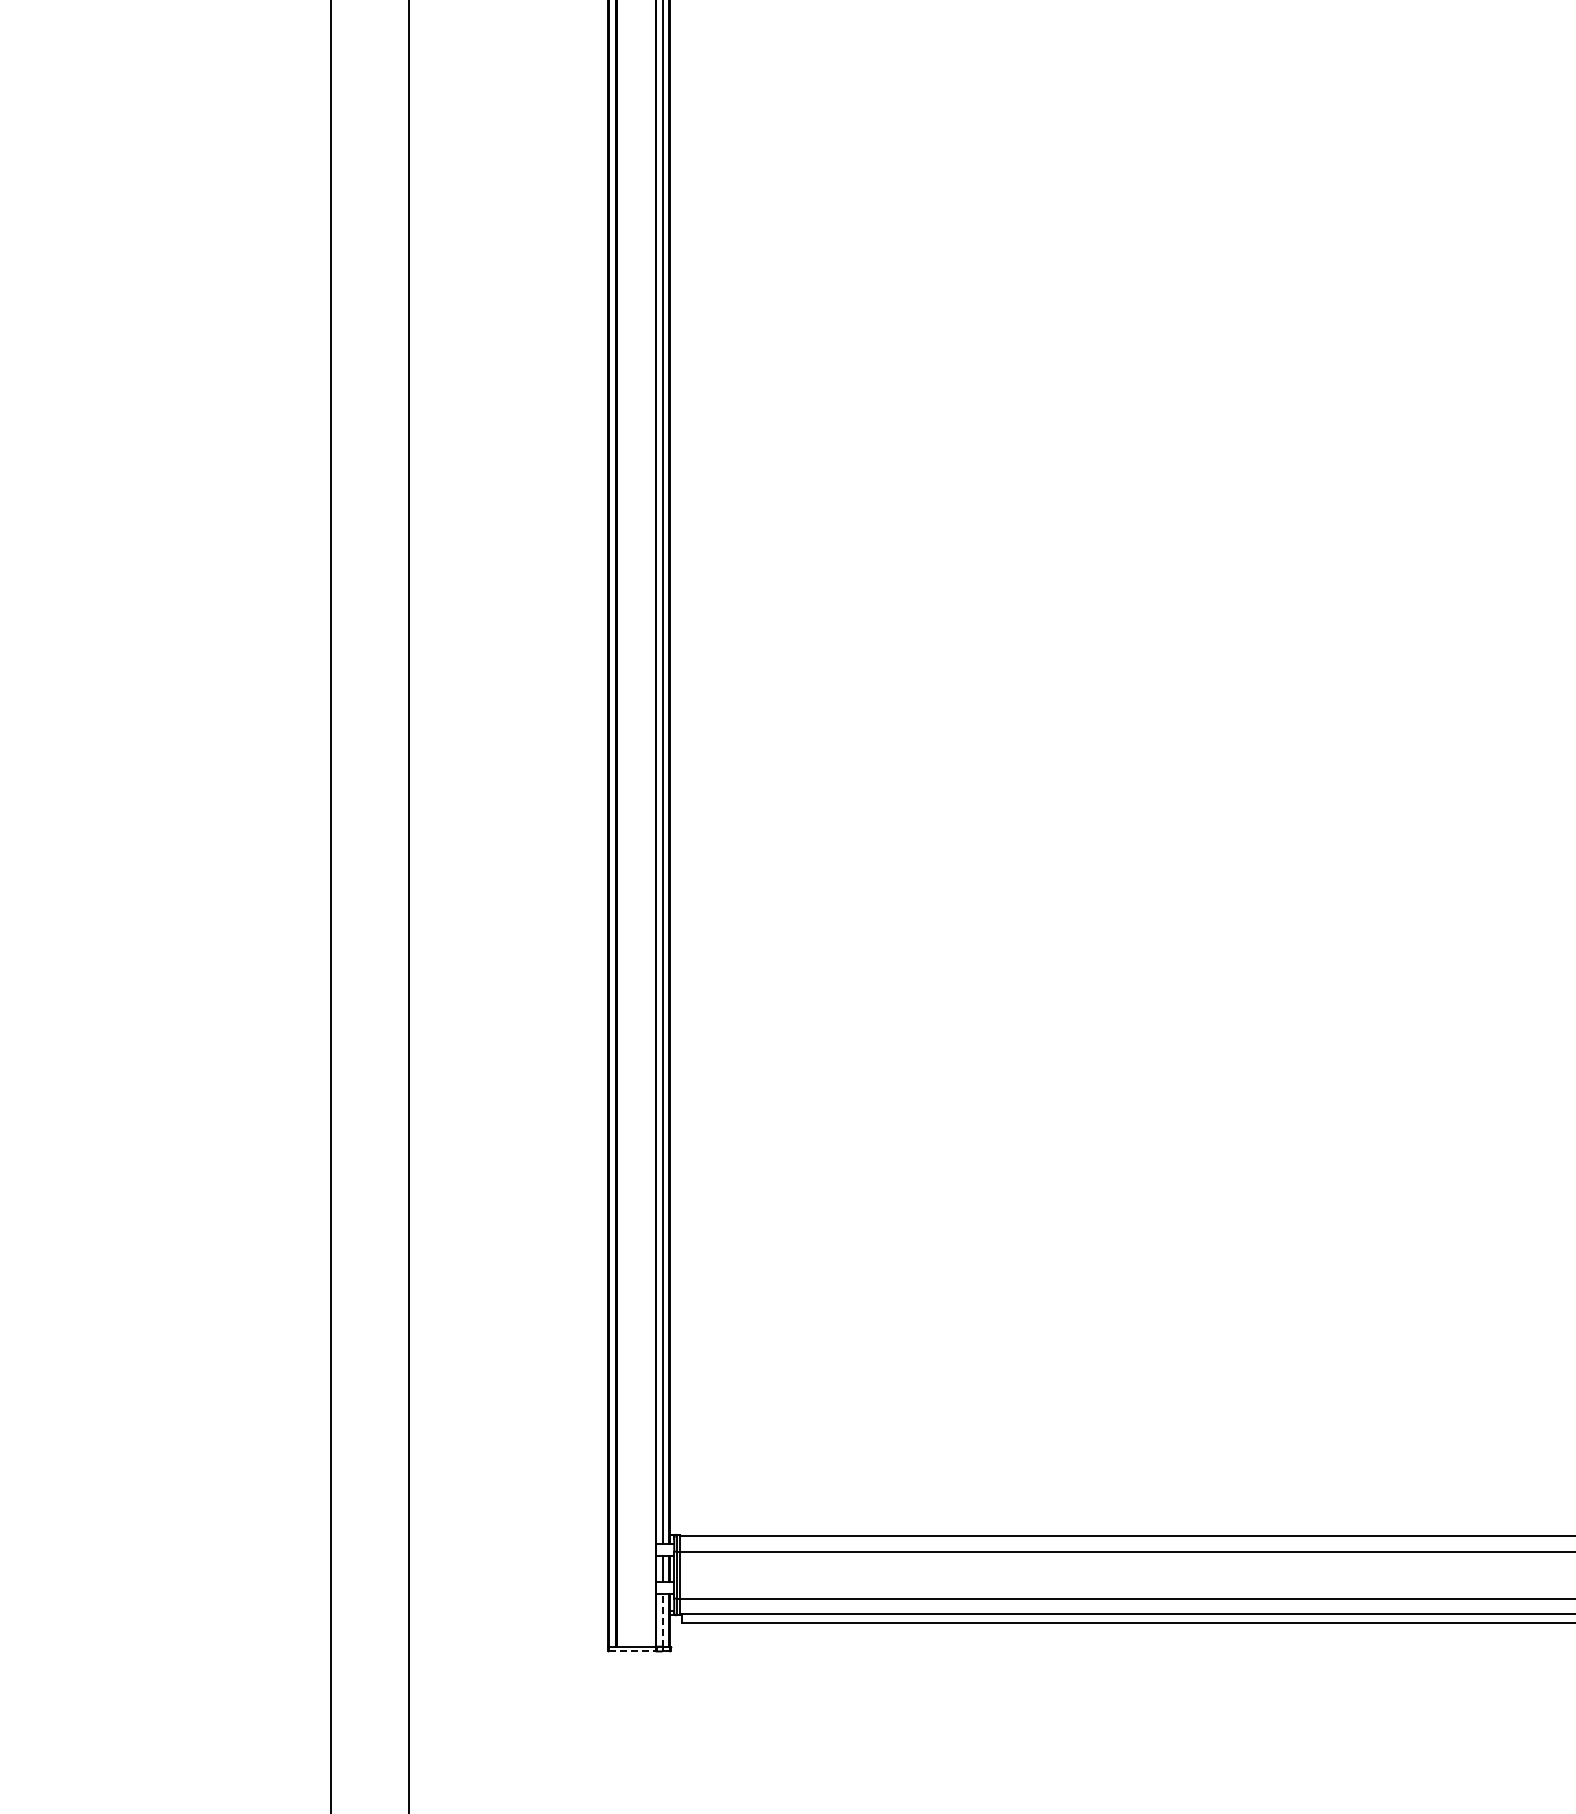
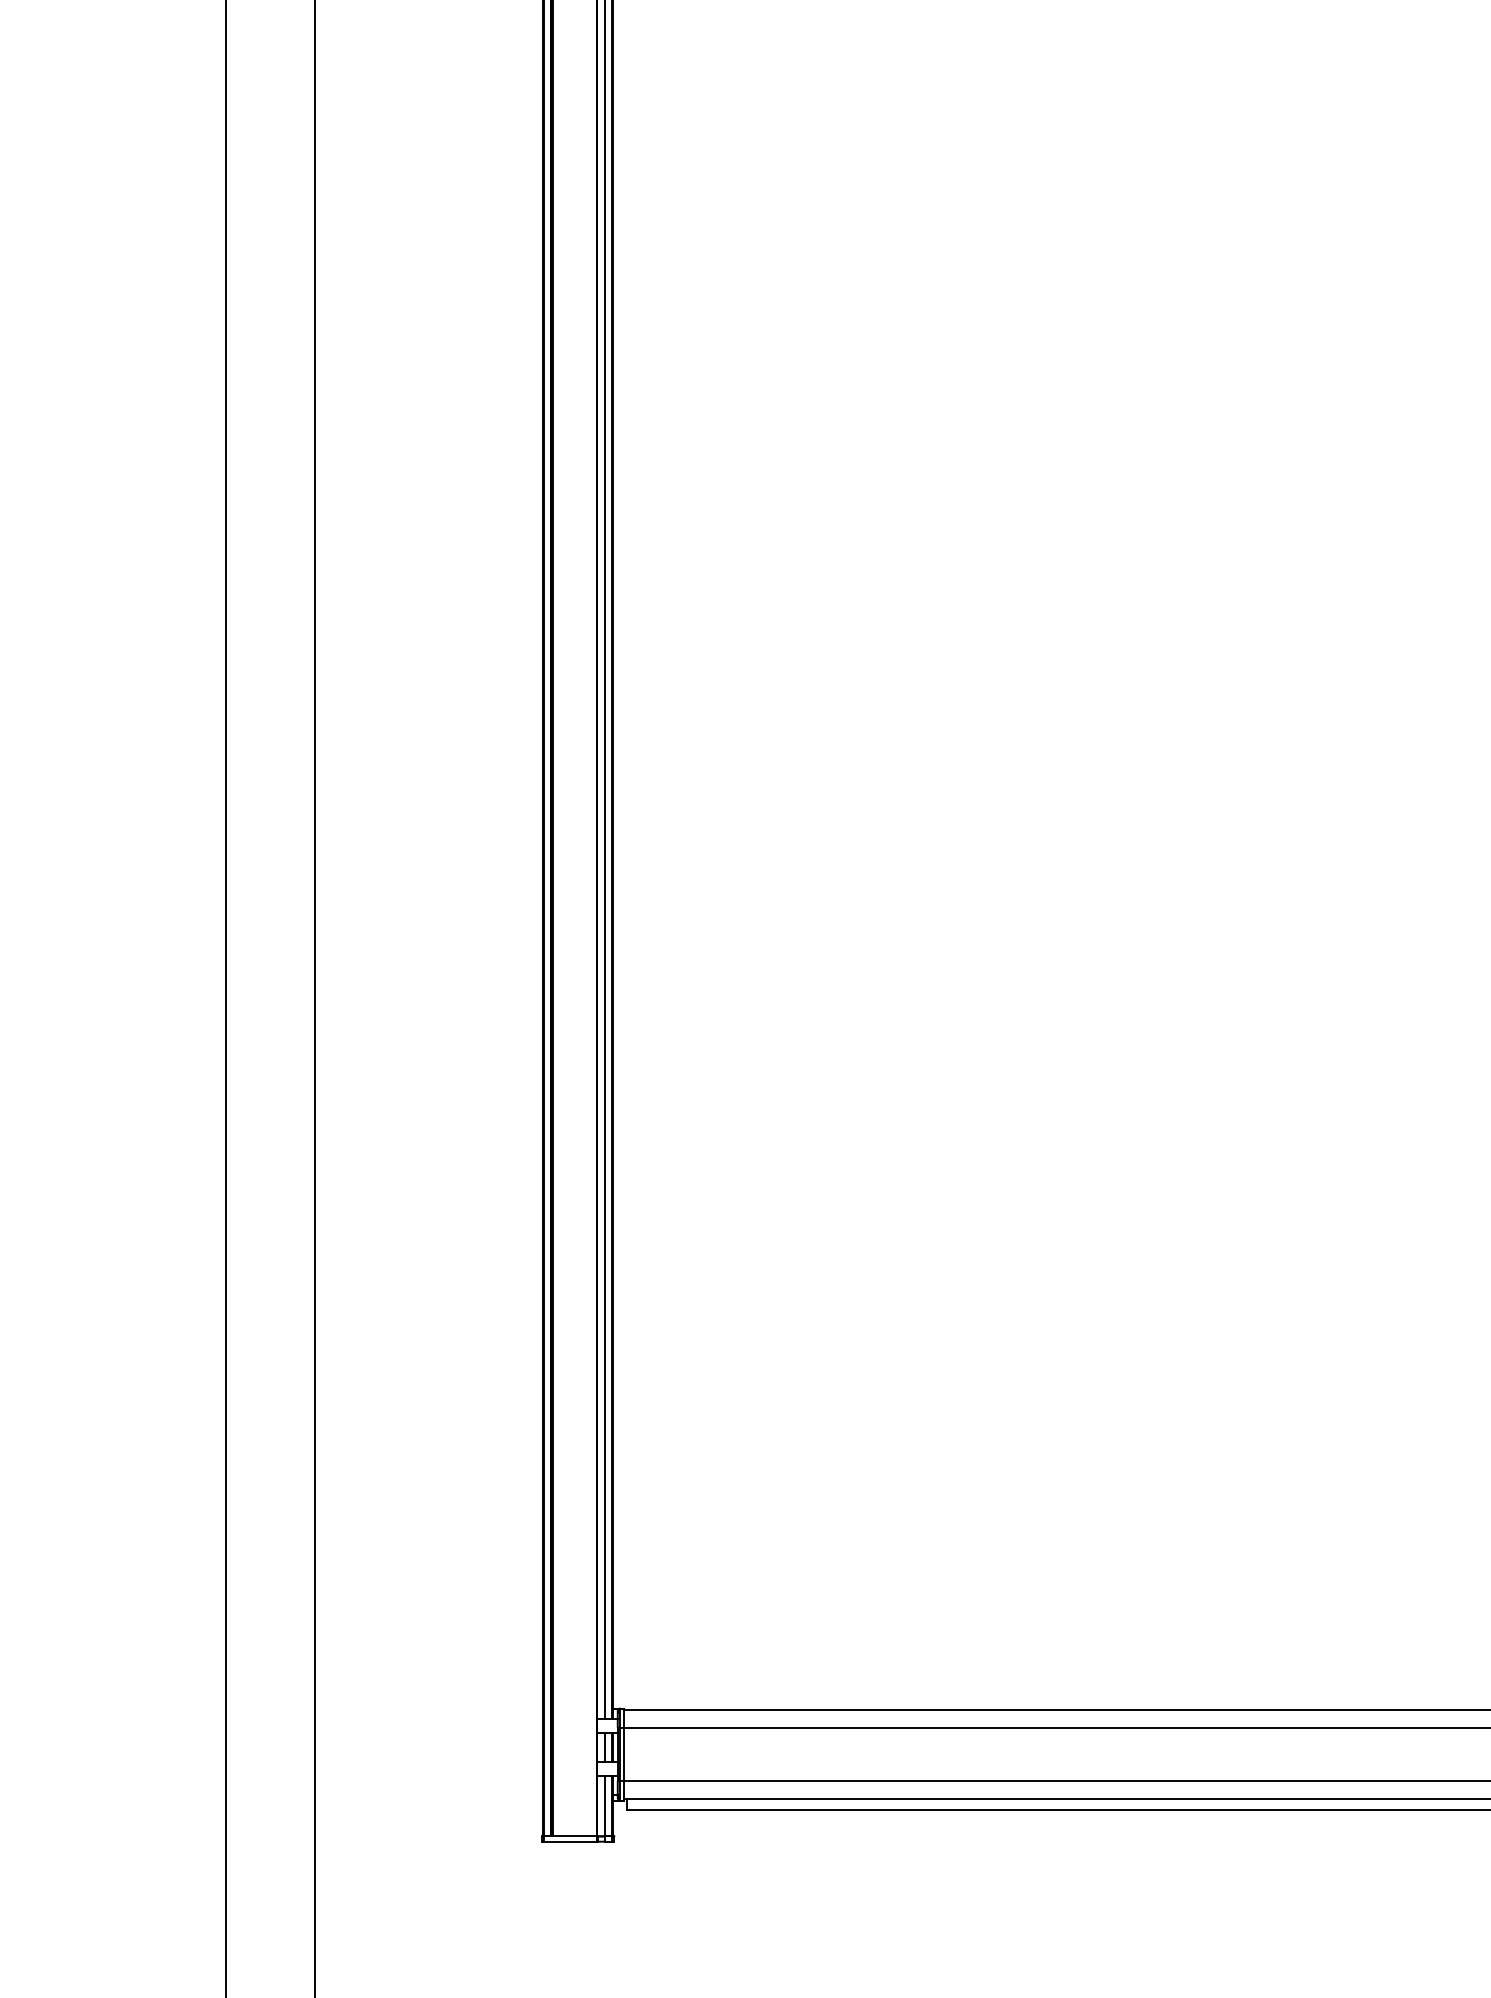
line: (662, 1619) -> (604, 1805), dashed -> solid
line: (632, 1651) -> (570, 1841), dashed -> solid

